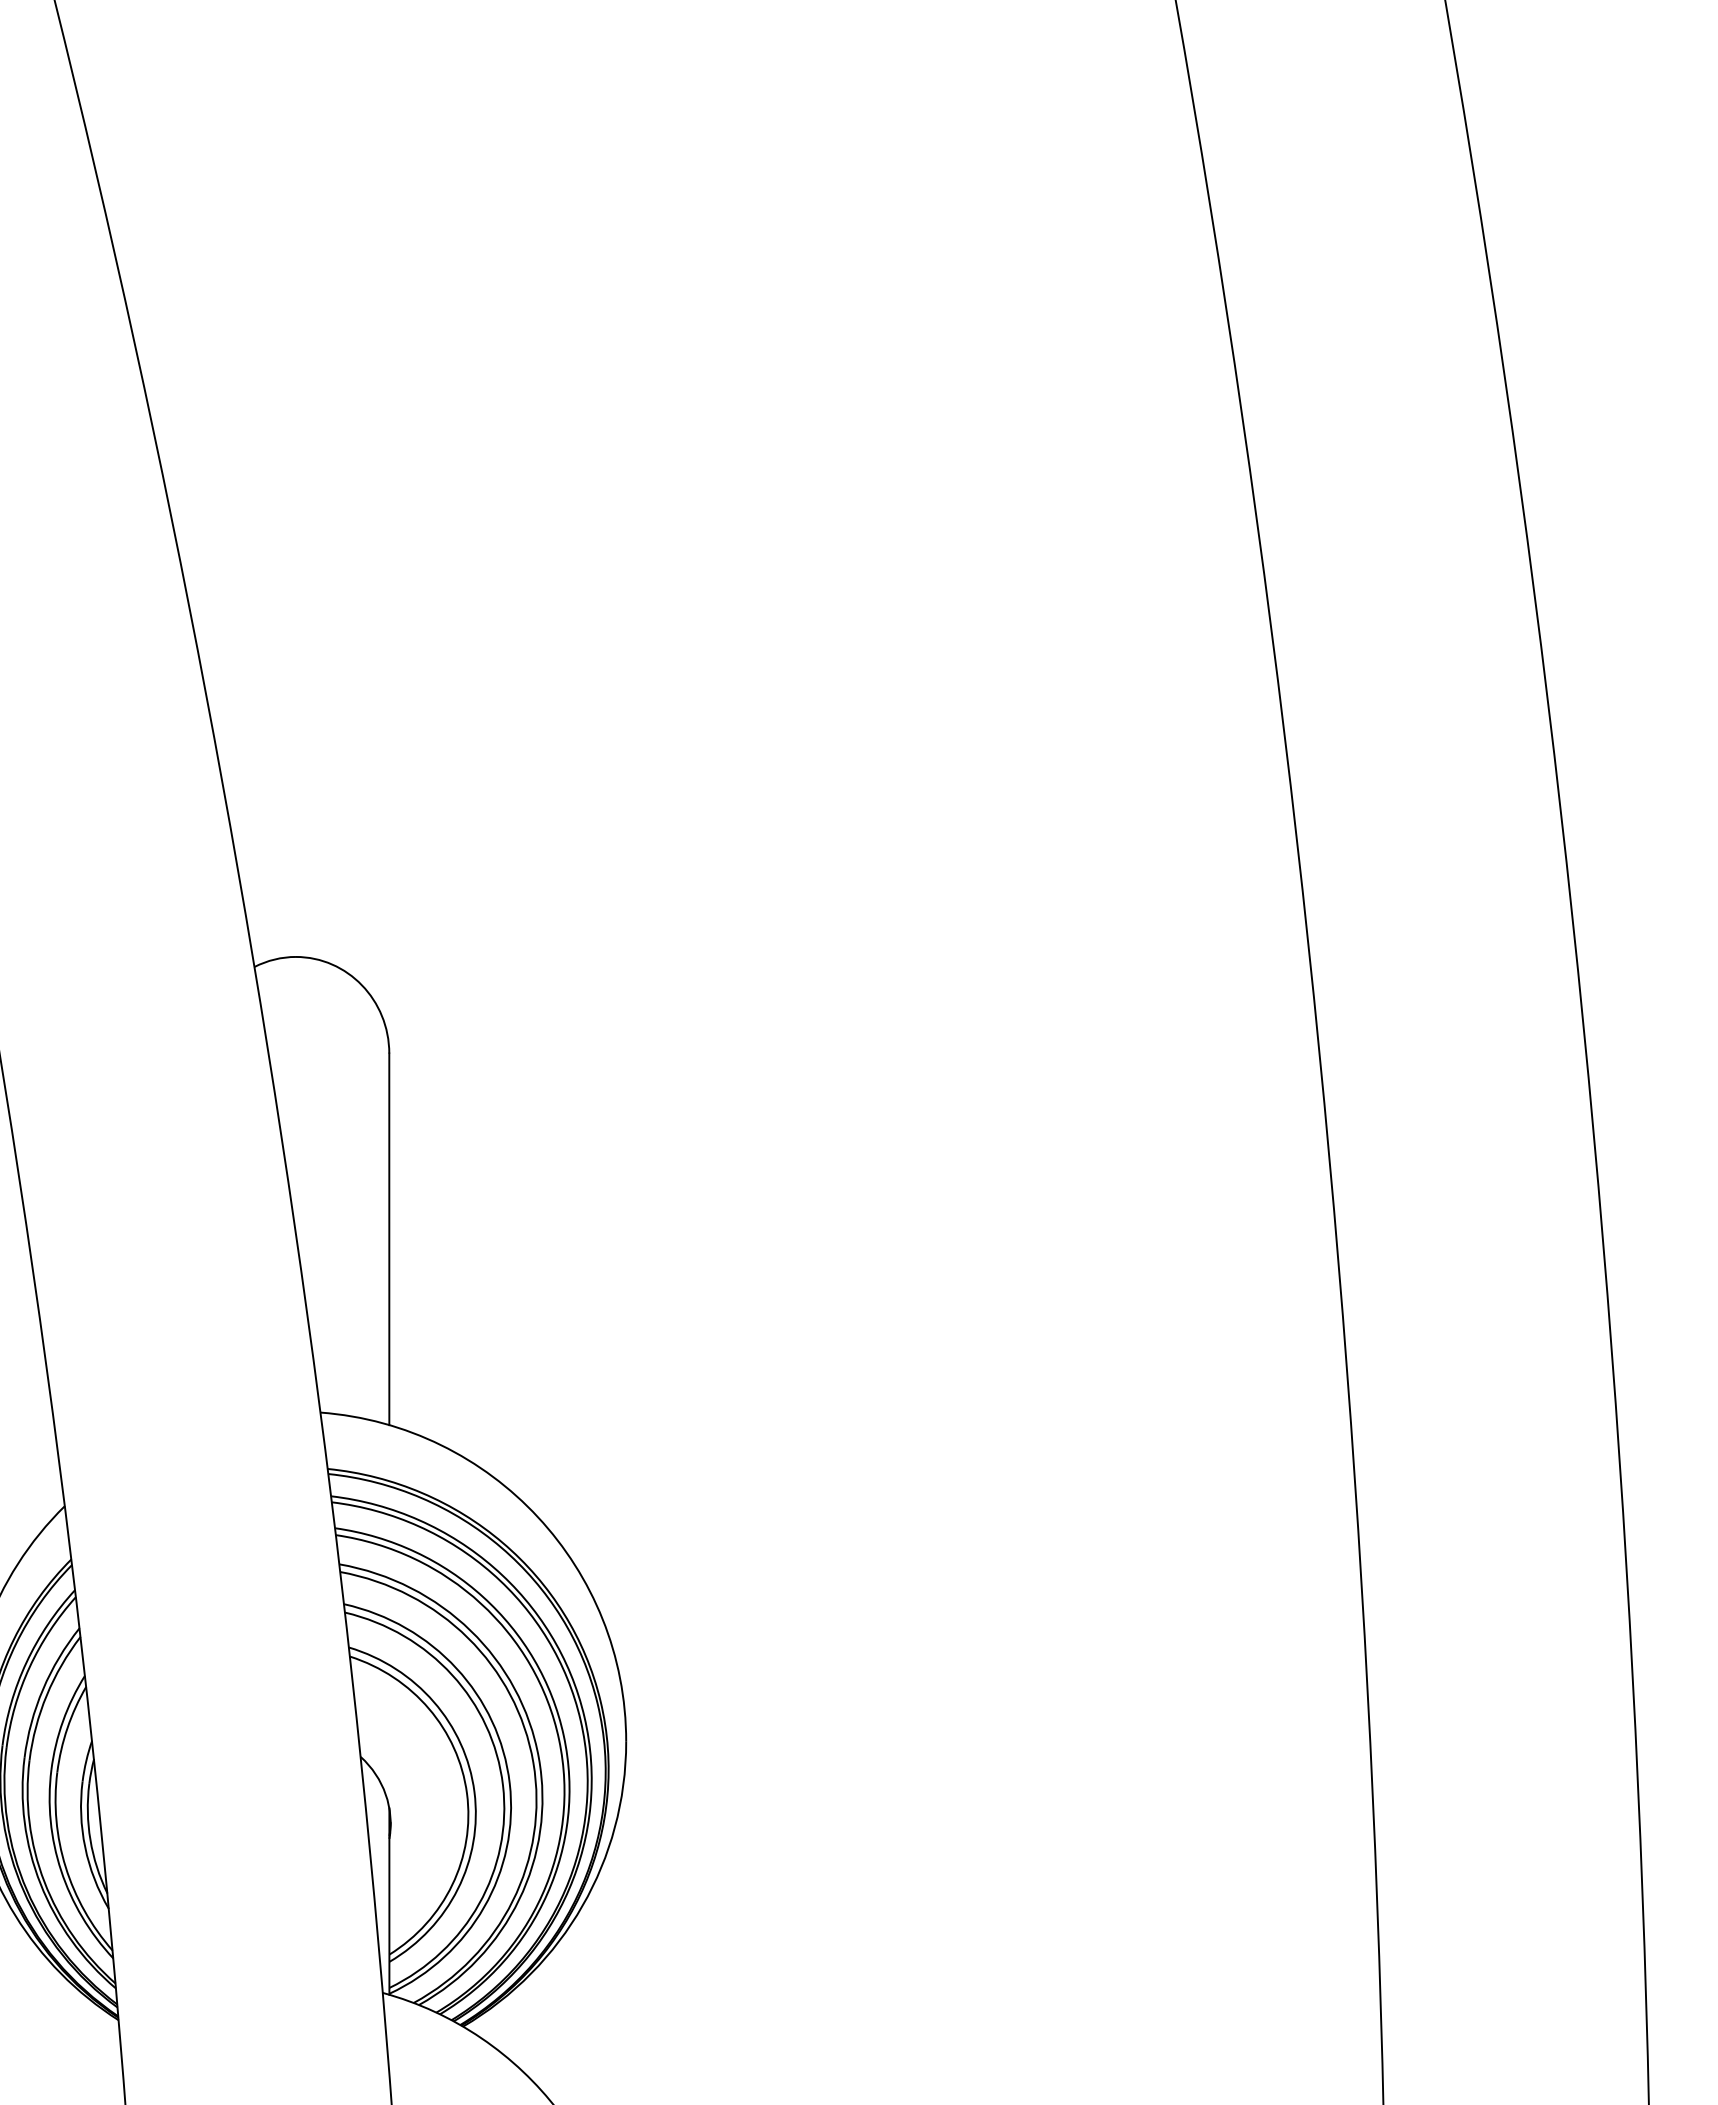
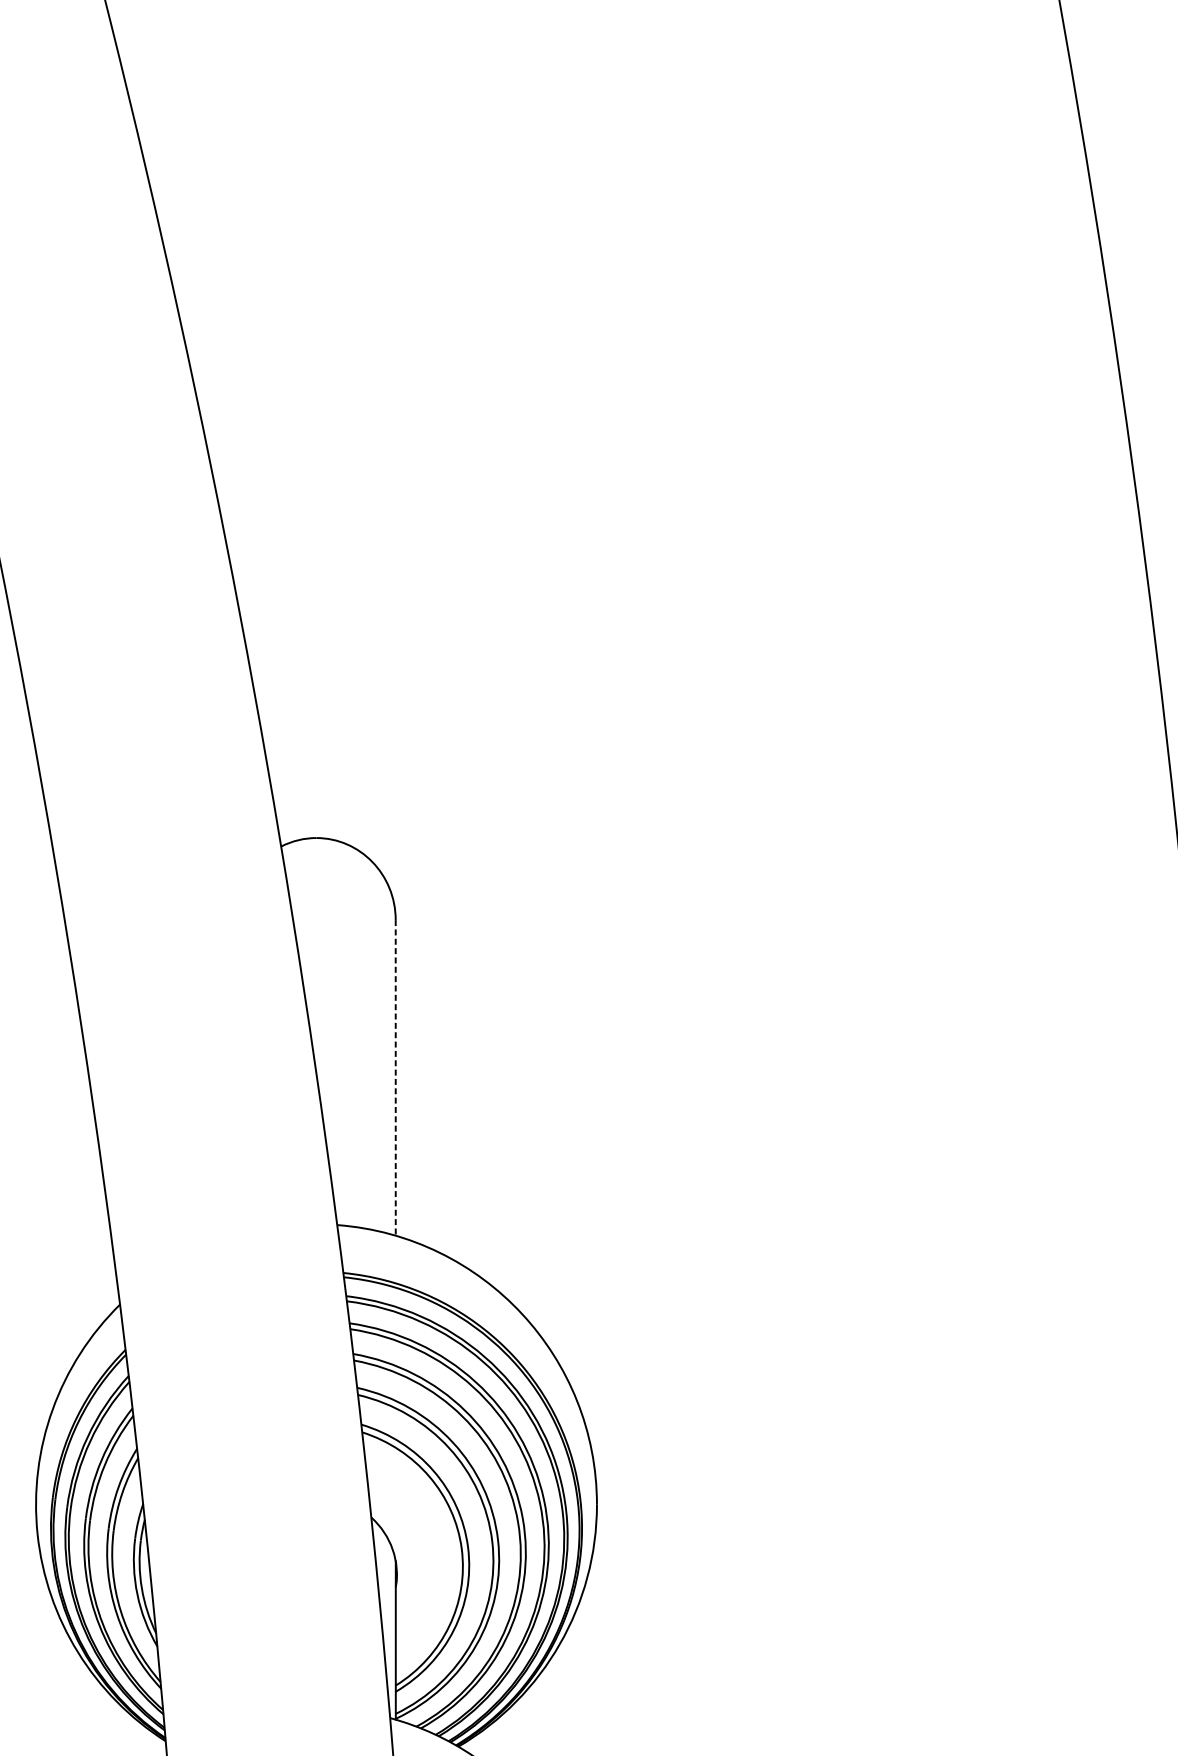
line: (389, 1239) -> (395, 1078), solid -> dashed

